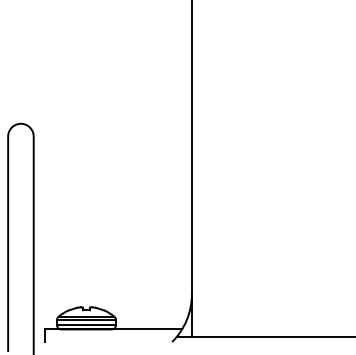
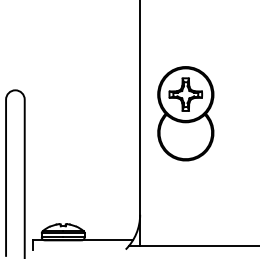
part: (254, 155) -> (185, 113), added

